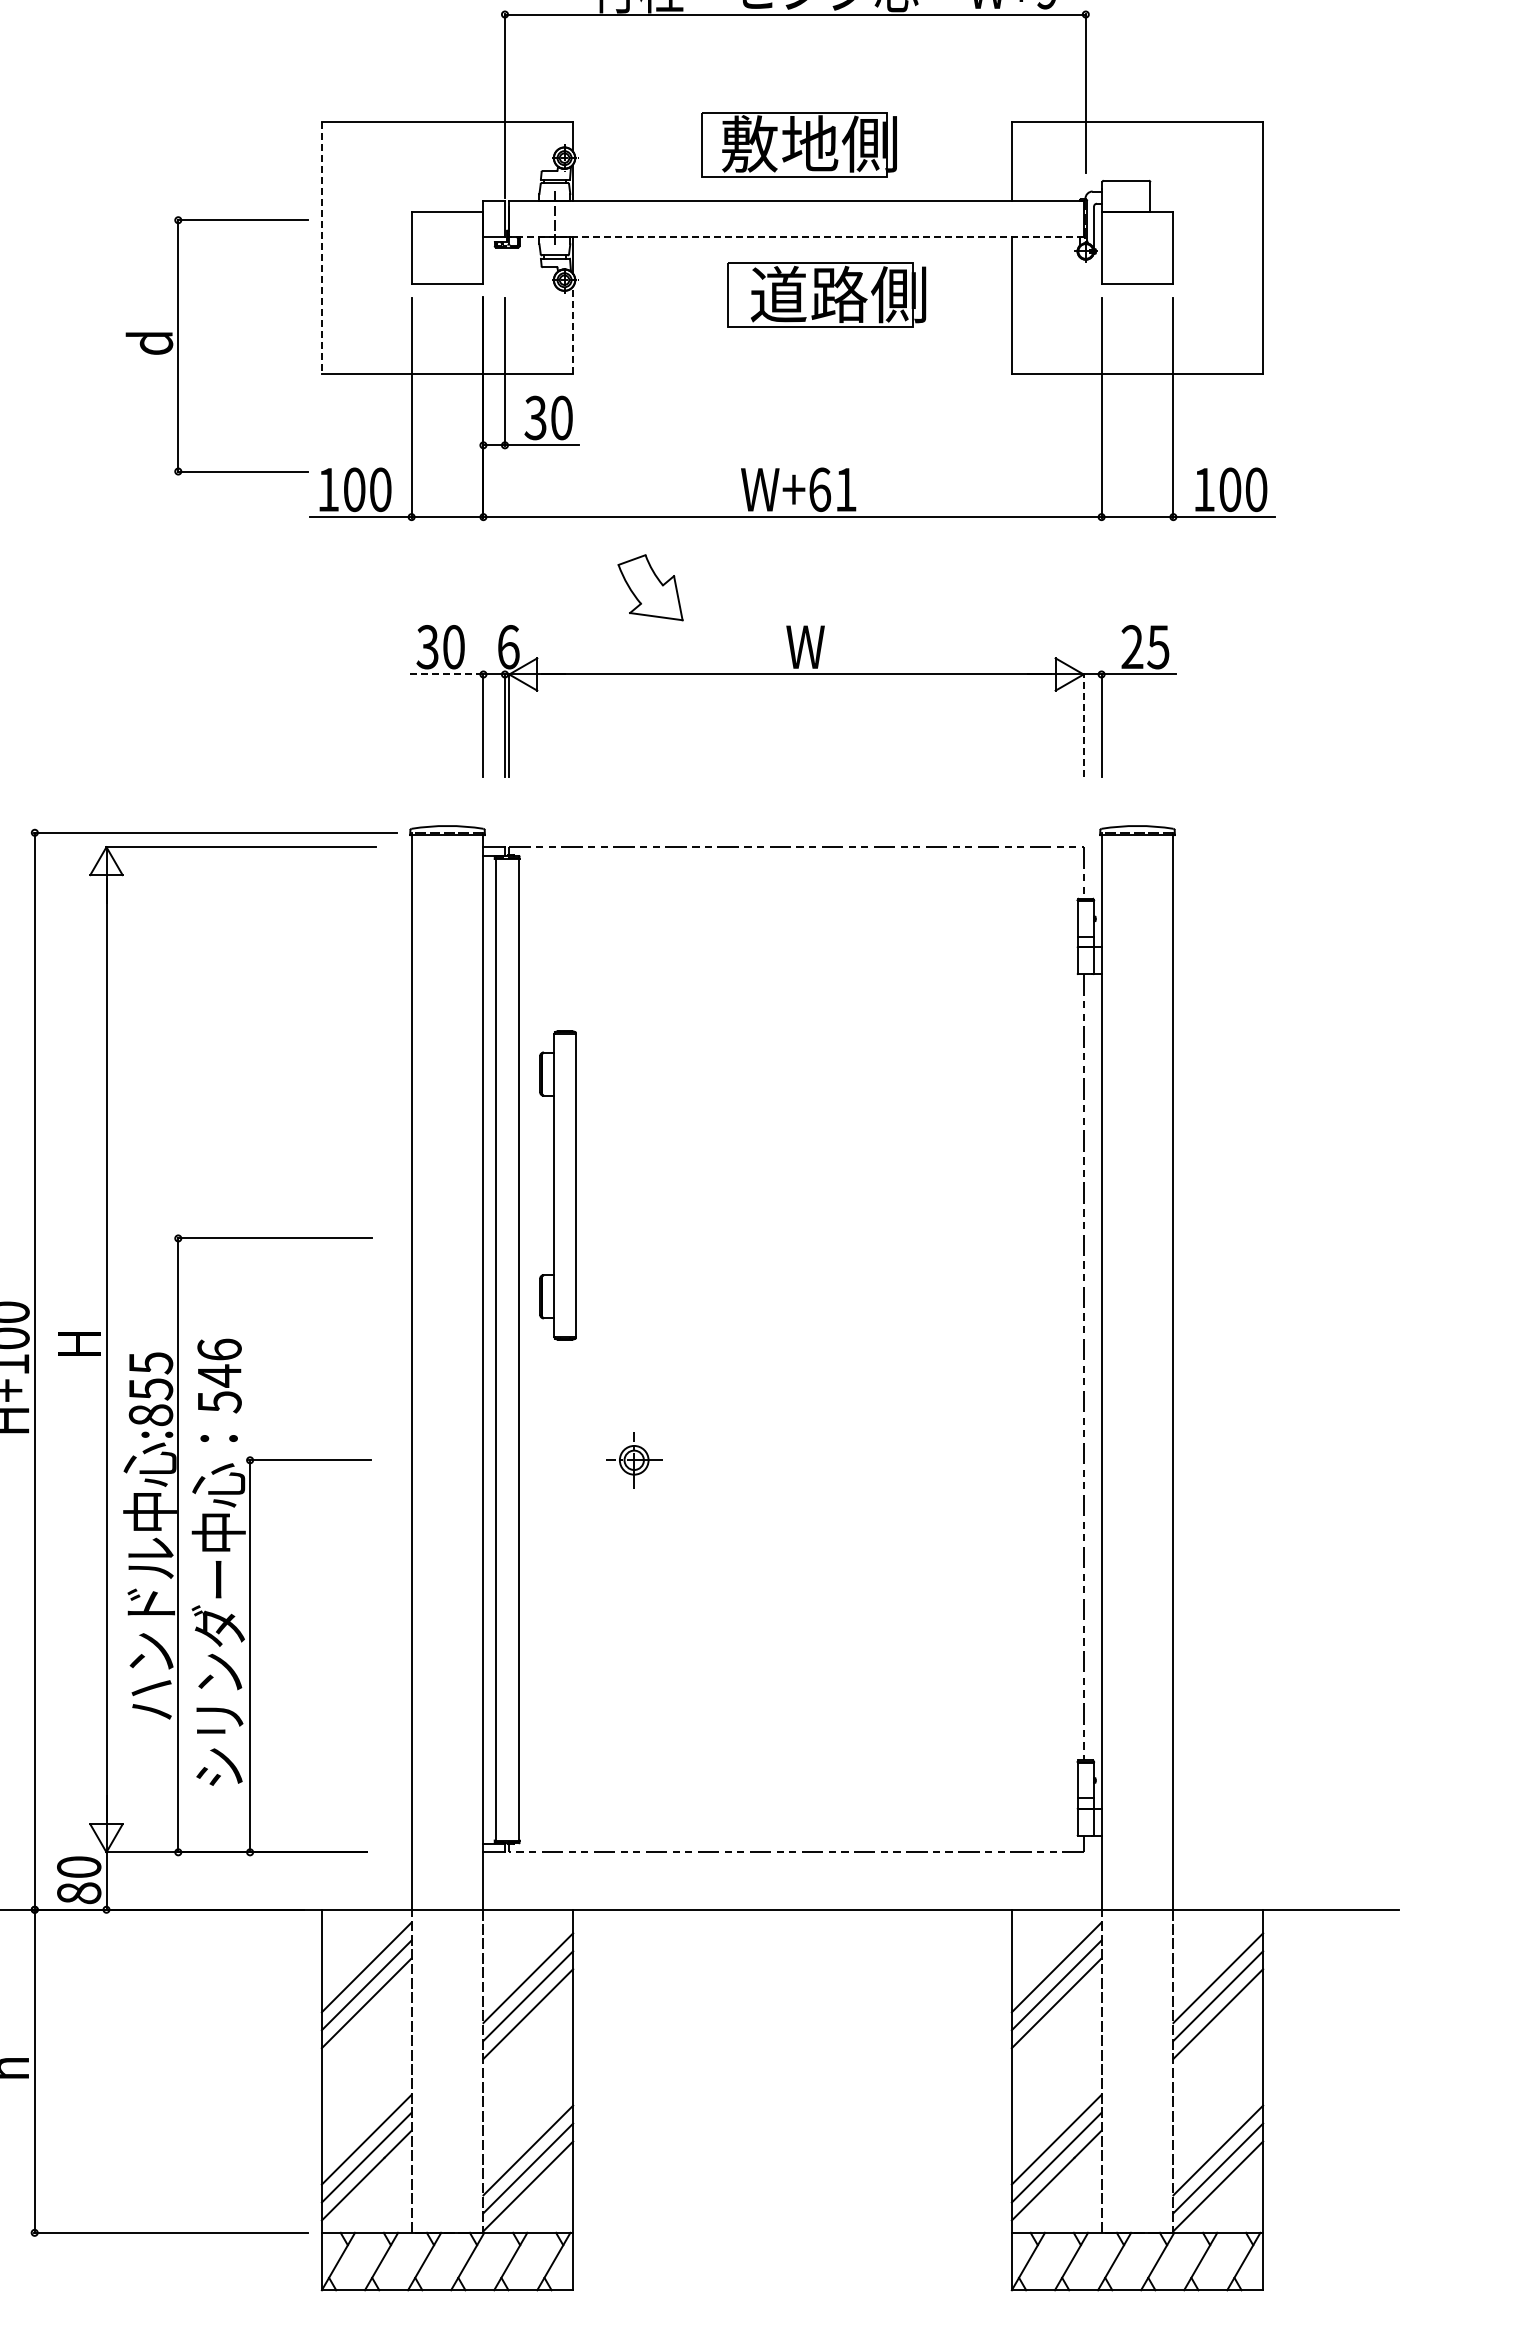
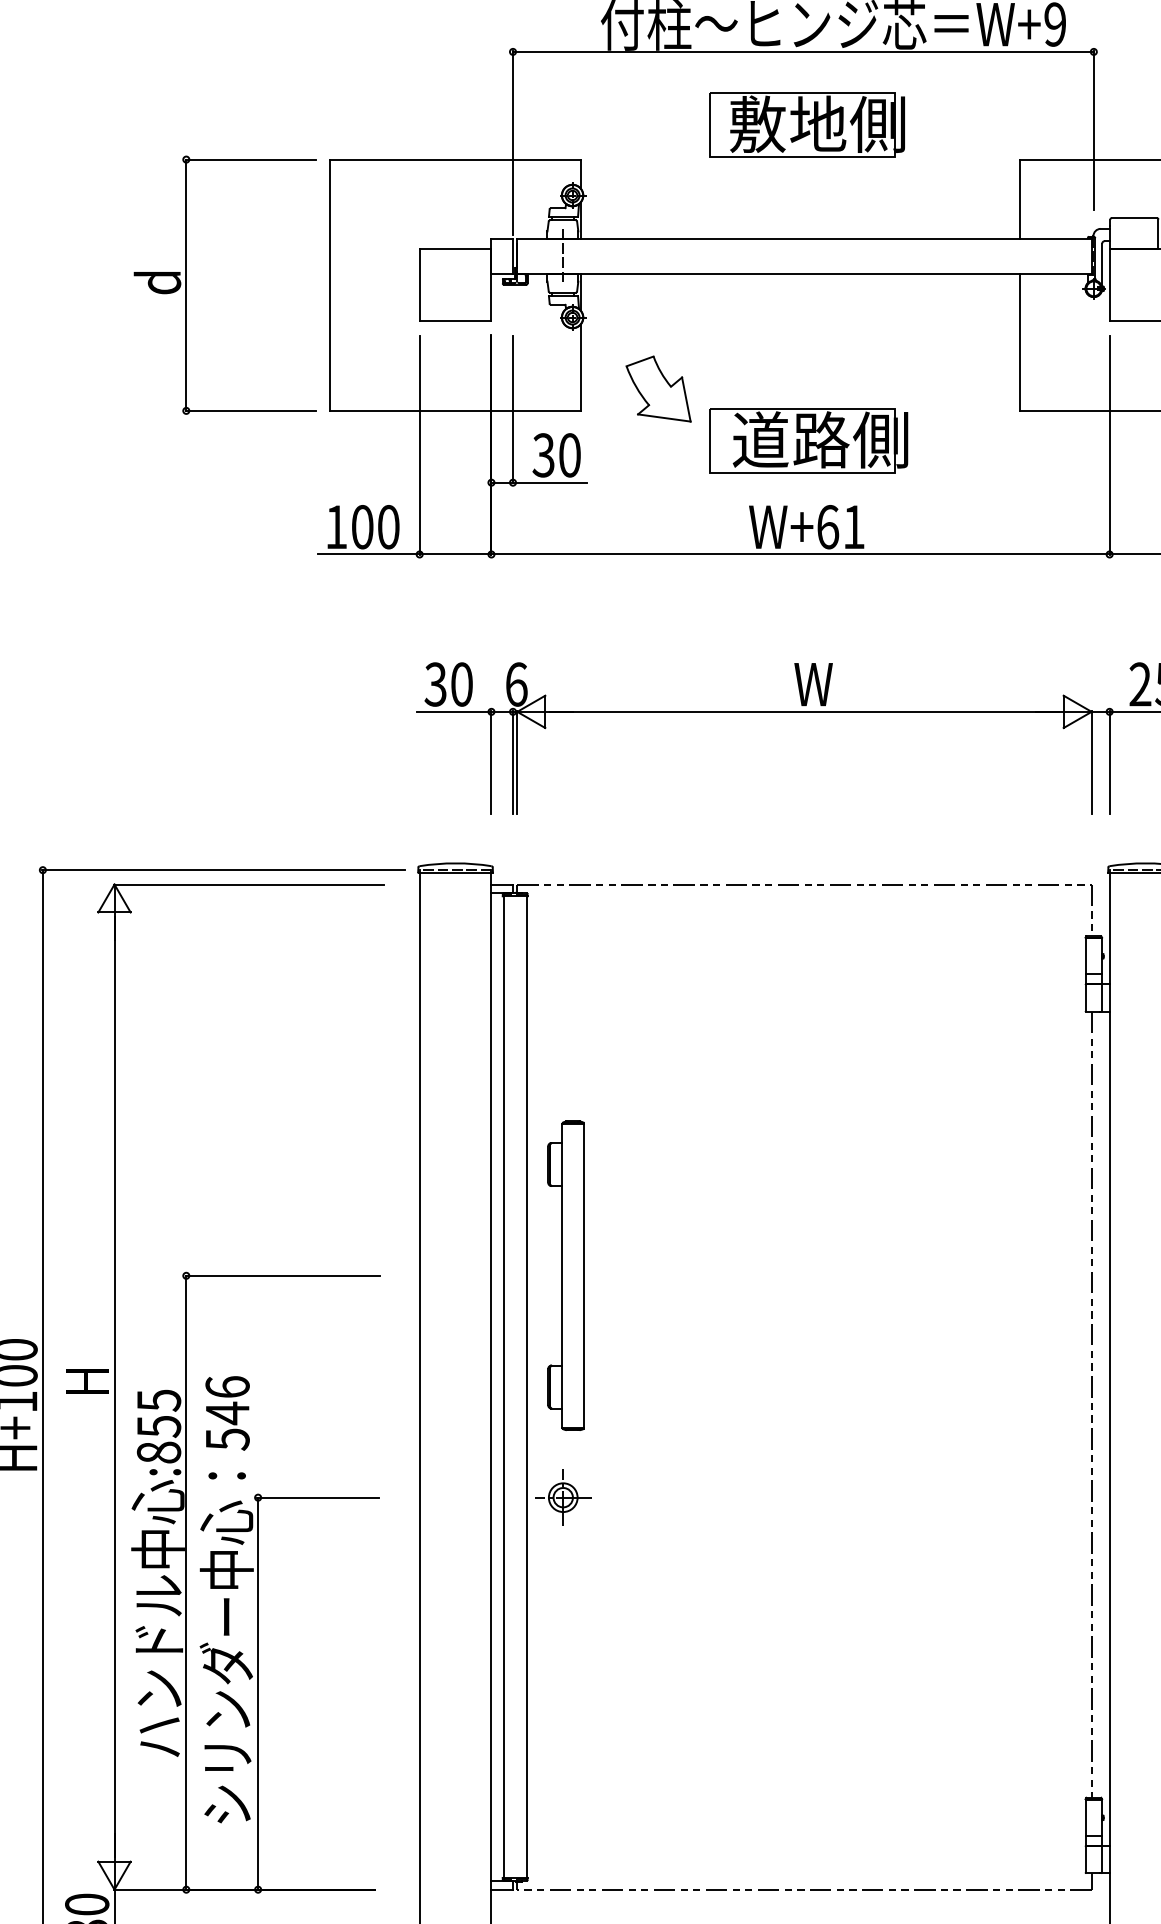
part: (798, 144) -> (806, 124), moved
line: (795, 237) -> (803, 274), dashed -> solid
line: (321, 247) -> (329, 284), dashed -> solid
part: (826, 294) -> (808, 439), moved
line: (573, 329) -> (581, 366), dashed -> solid
part: (178, 345) -> (186, 284), moved
part: (650, 587) -> (658, 388), moved
line: (445, 674) -> (453, 711), dashed -> solid
line: (1083, 724) -> (1091, 761), dashed -> solid
part: (557, 1185) -> (565, 1275), moved
part: (634, 1460) -> (563, 1497), moved

